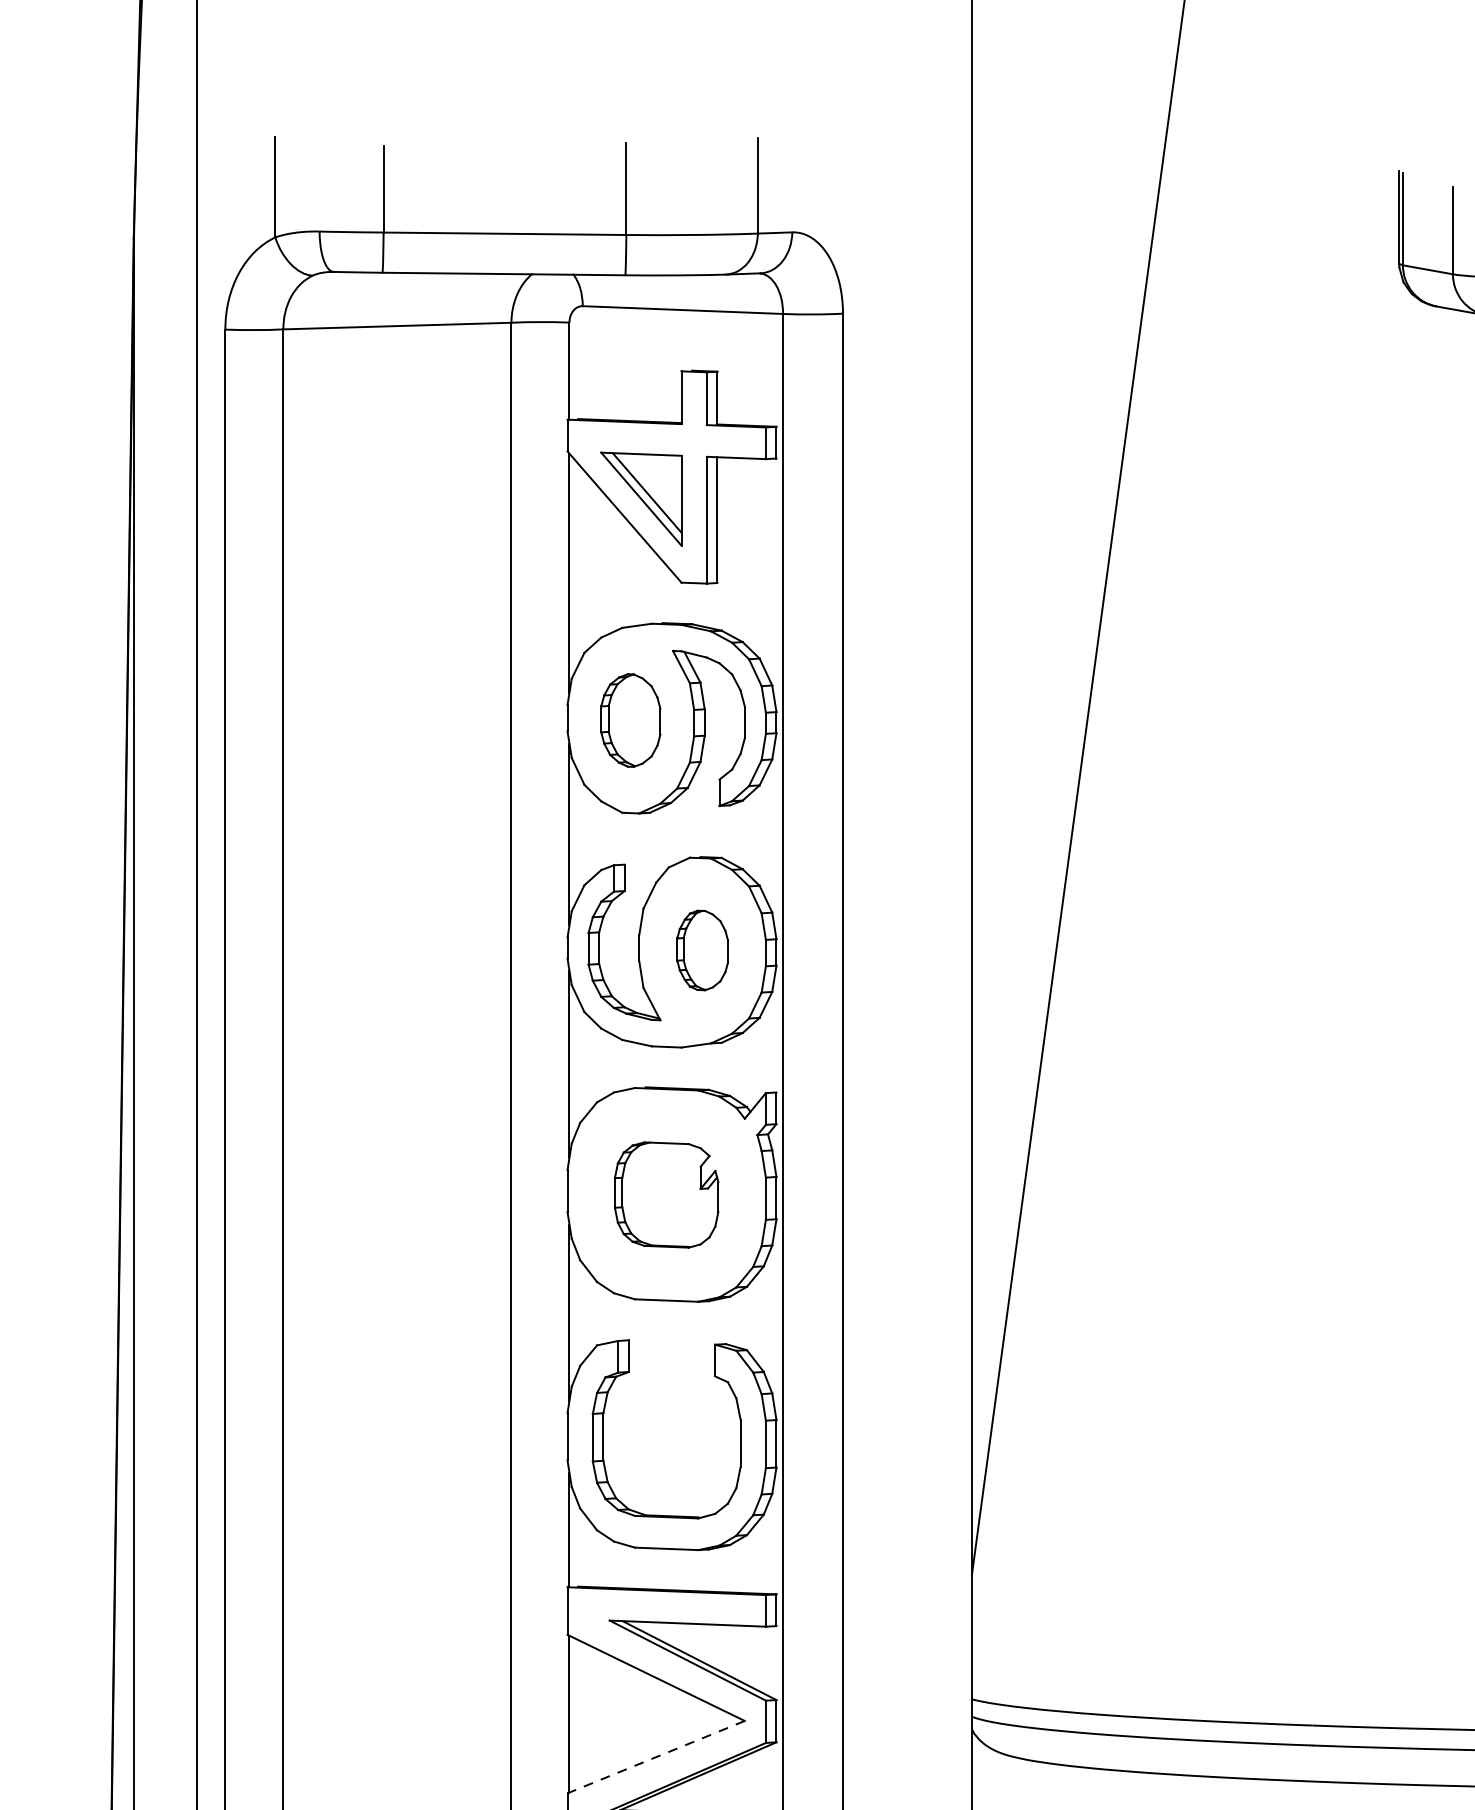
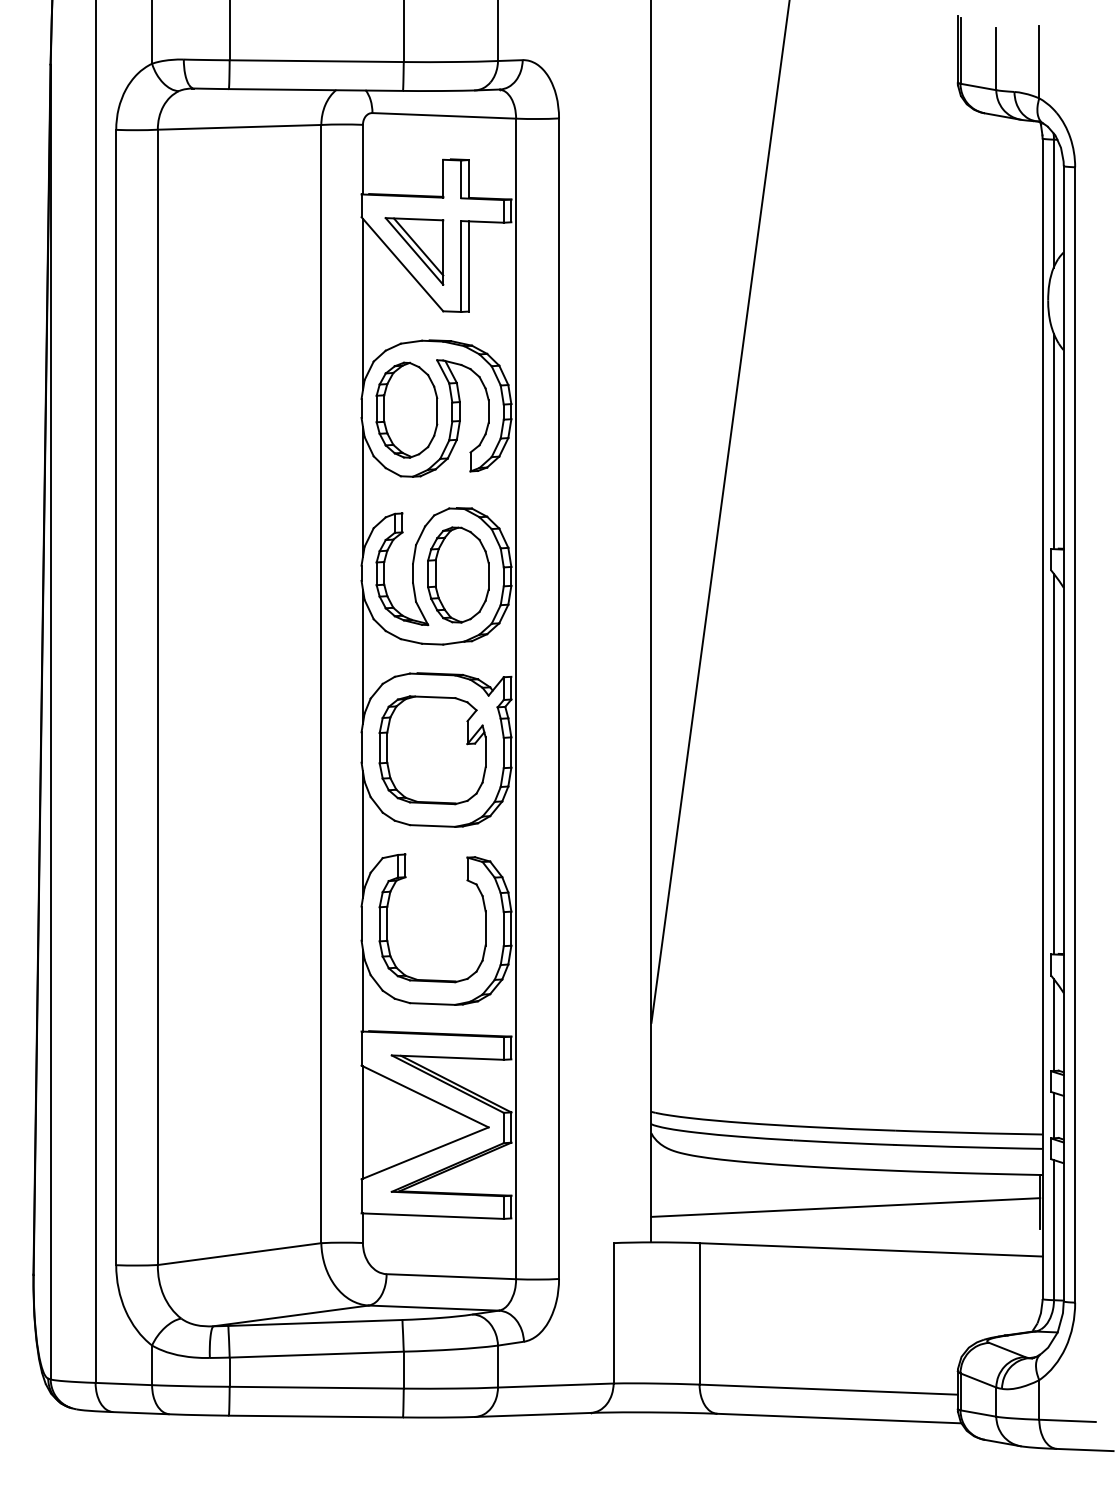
part: (630, 719) -> (406, 409), size x1.43
part: (702, 949) -> (458, 574), size x1.67
part: (666, 1195) -> (432, 750), size x1.43
line: (656, 1757) -> (425, 1153), dashed -> solid

